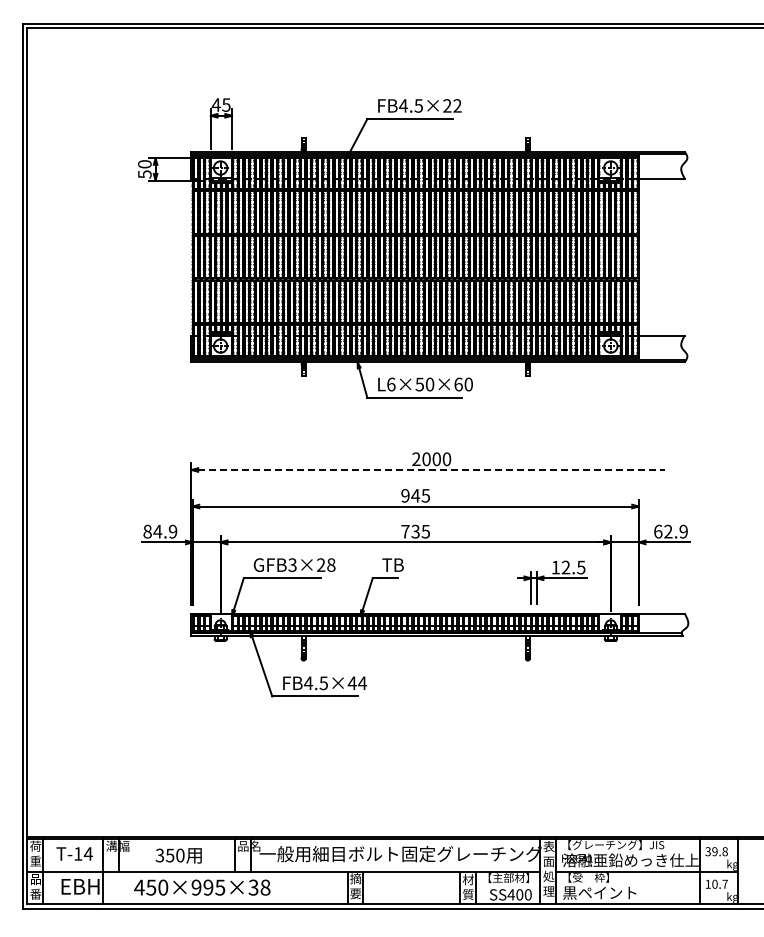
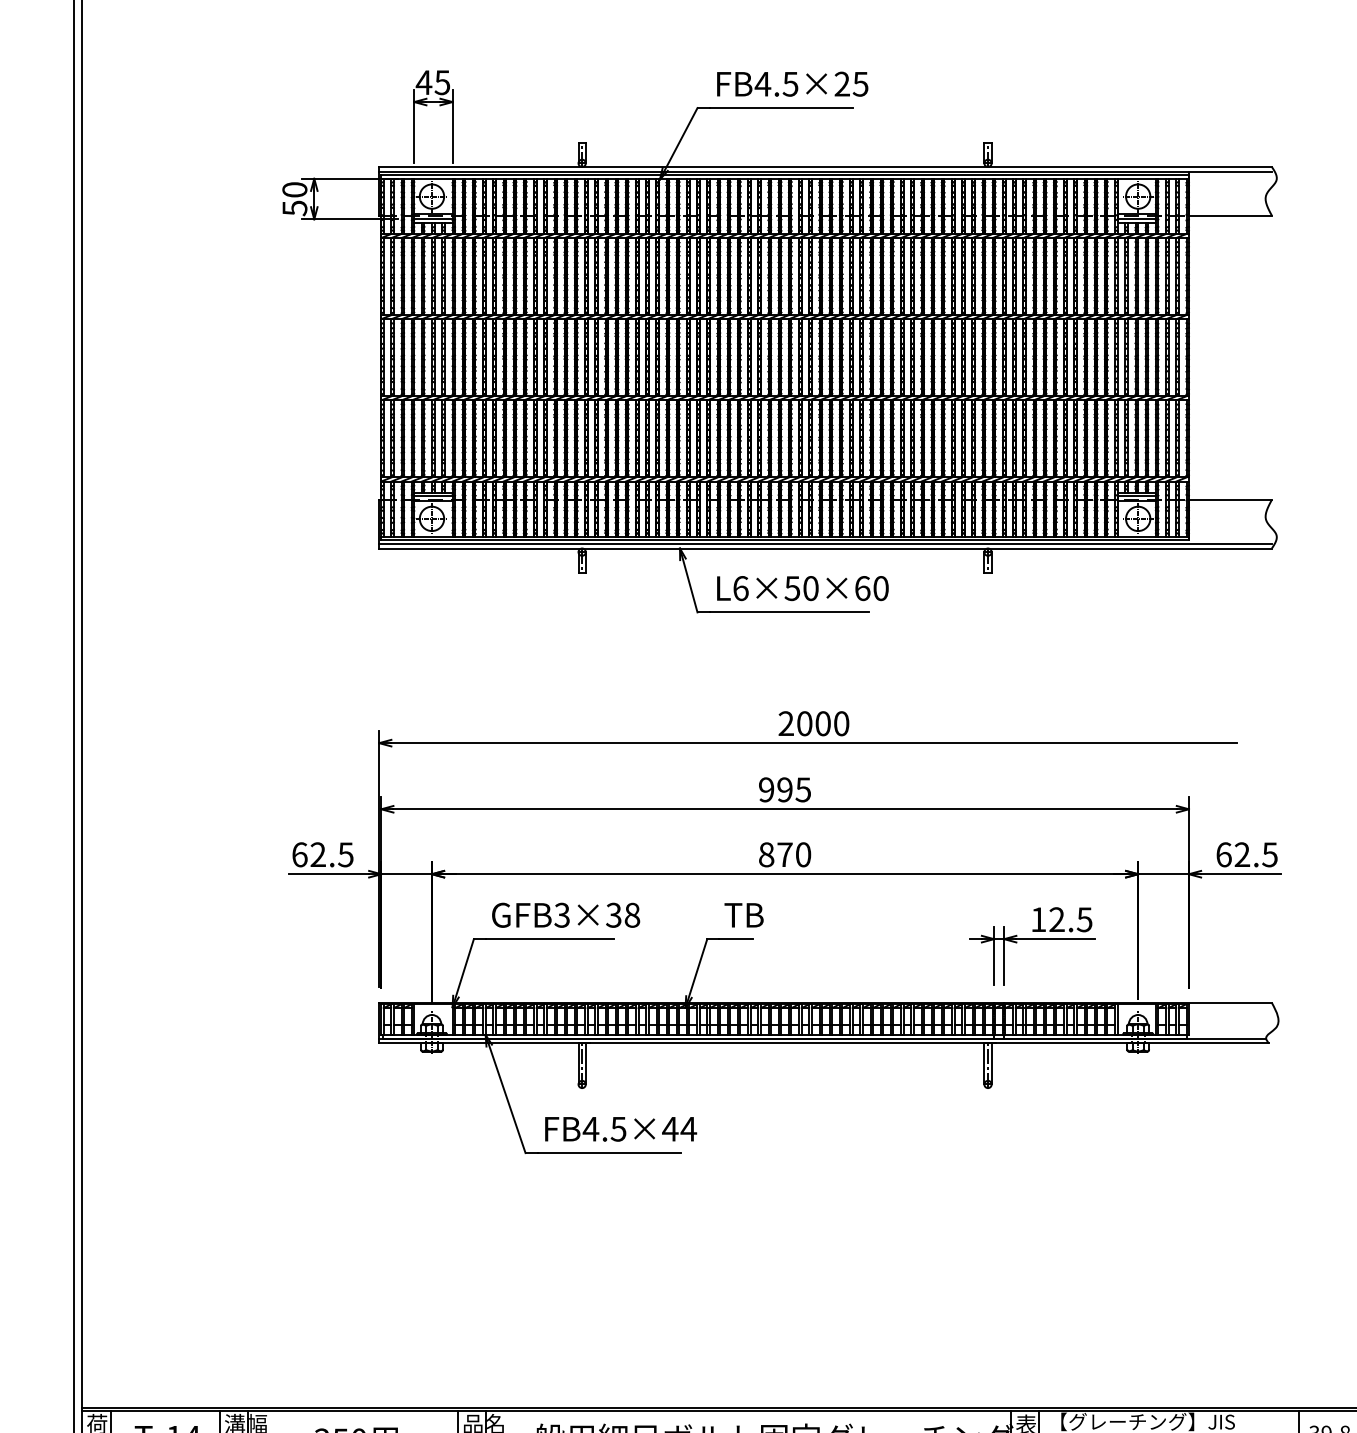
text: (457, 105) -> (860, 83), FB4.5×22 -> FB4.5×25
line: (431, 470) -> (813, 744), dashed -> solid
text: (415, 495) -> (784, 789), 945 -> 995
text: (160, 531) -> (323, 854), 84.9 -> 62.5
text: (415, 531) -> (784, 854), 735 -> 870
text: (683, 531) -> (1269, 854), 62.9 -> 62.5
text: (320, 565) -> (612, 915), GFB3×28 -> GFB3×38

